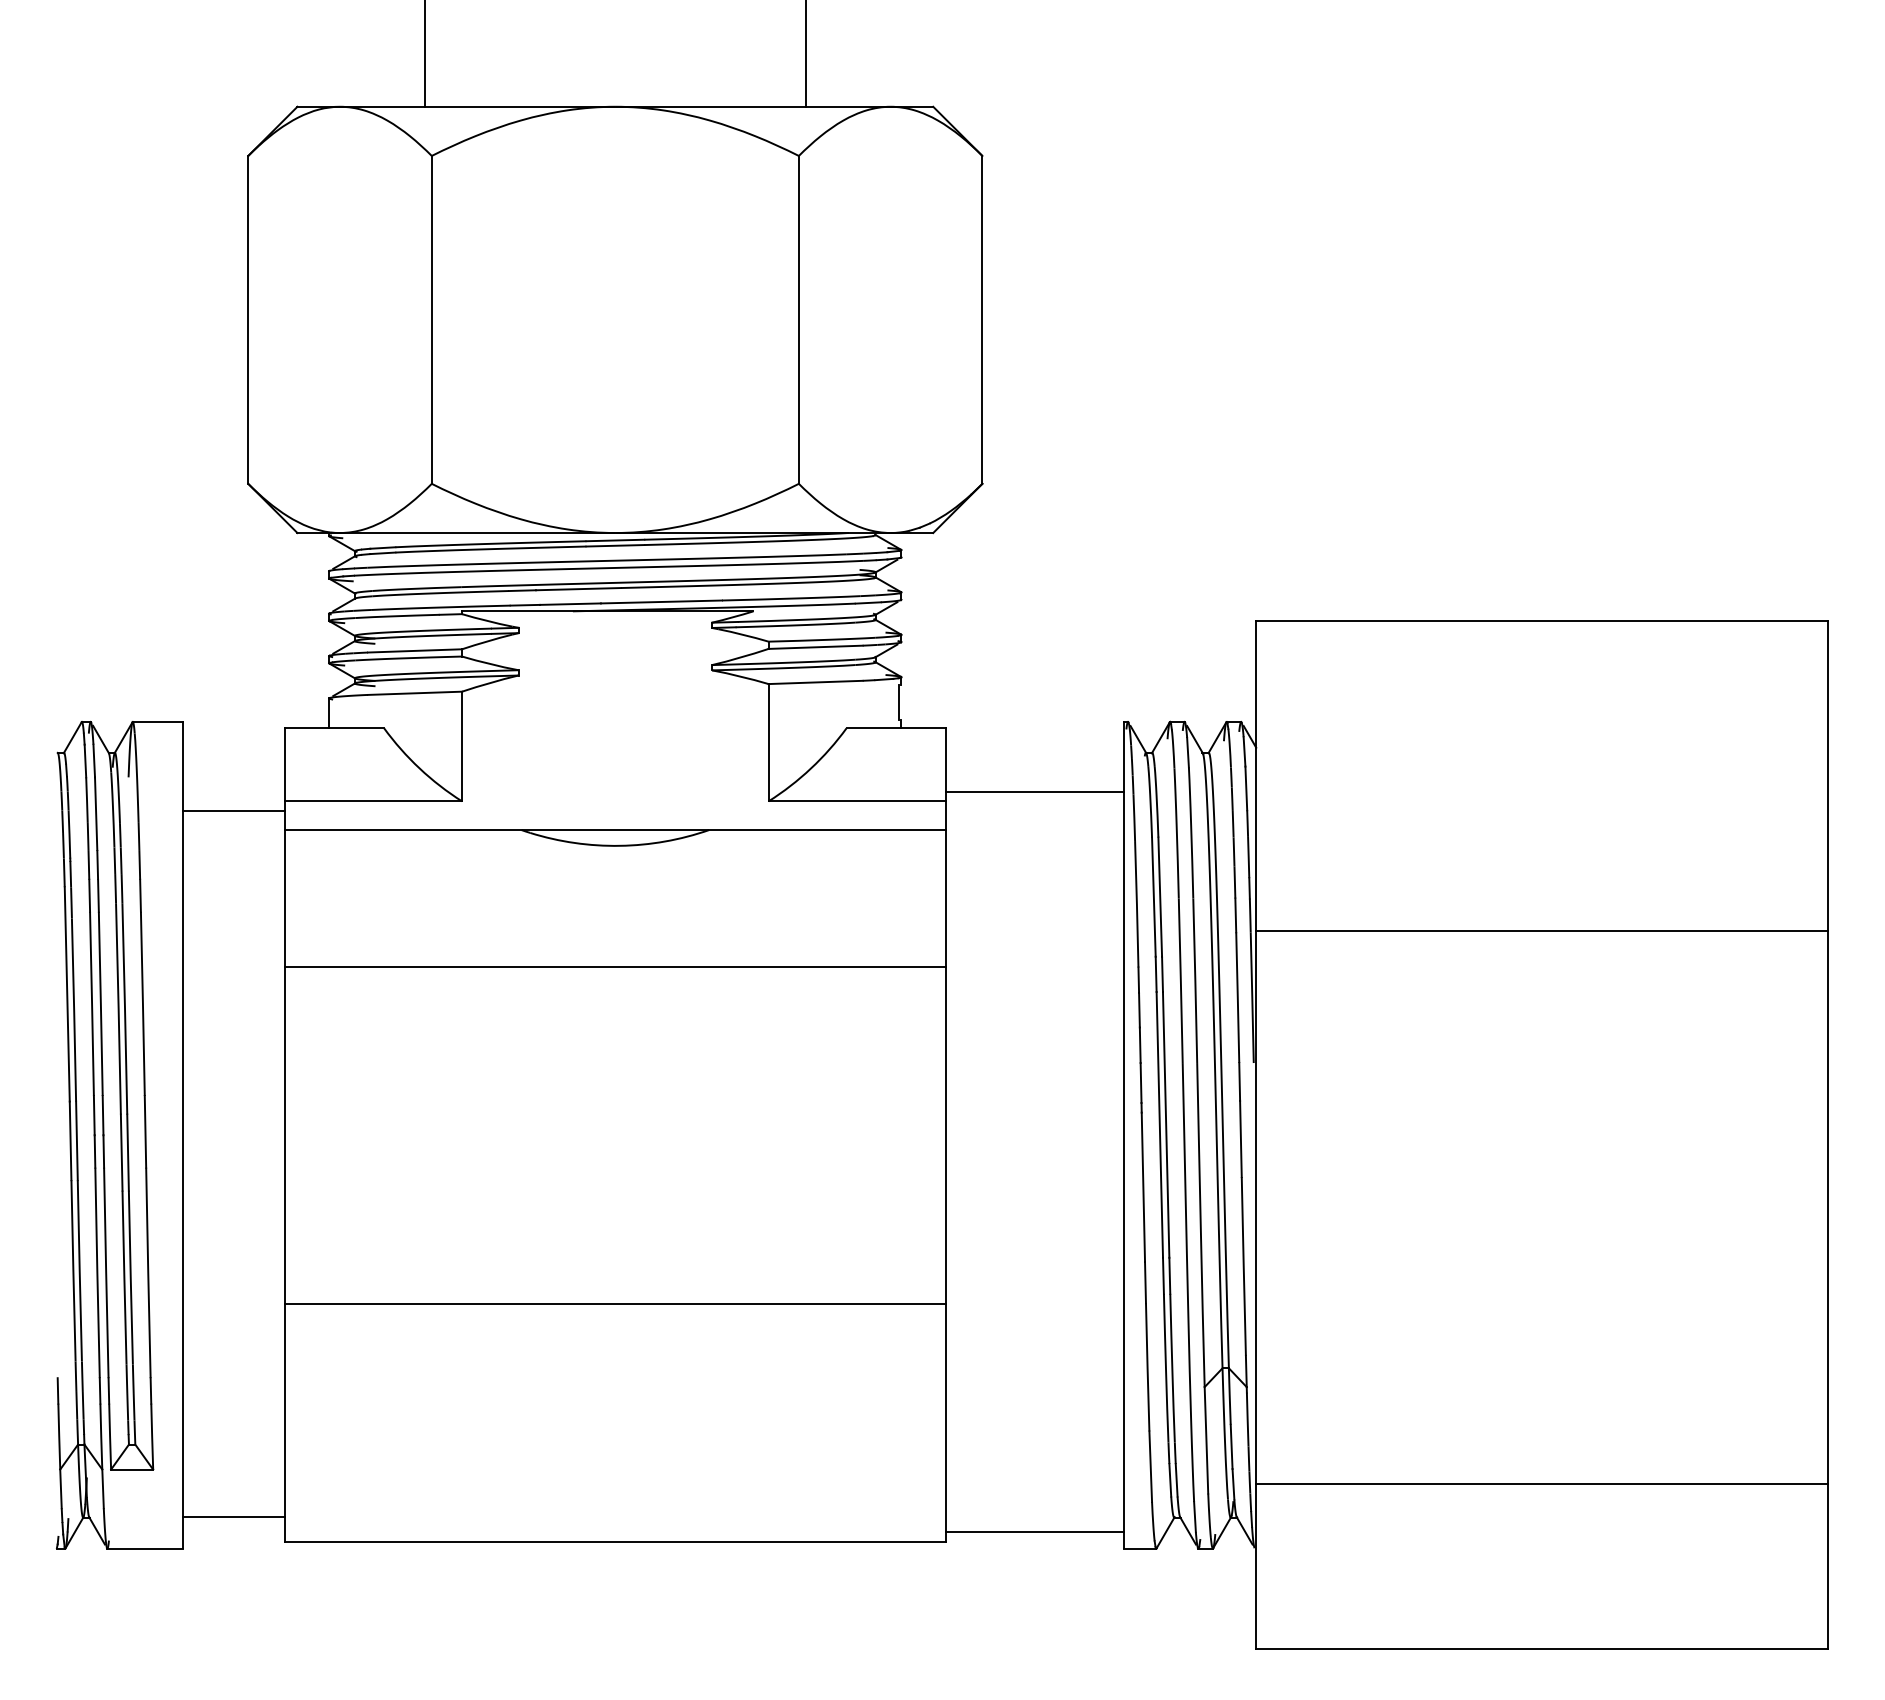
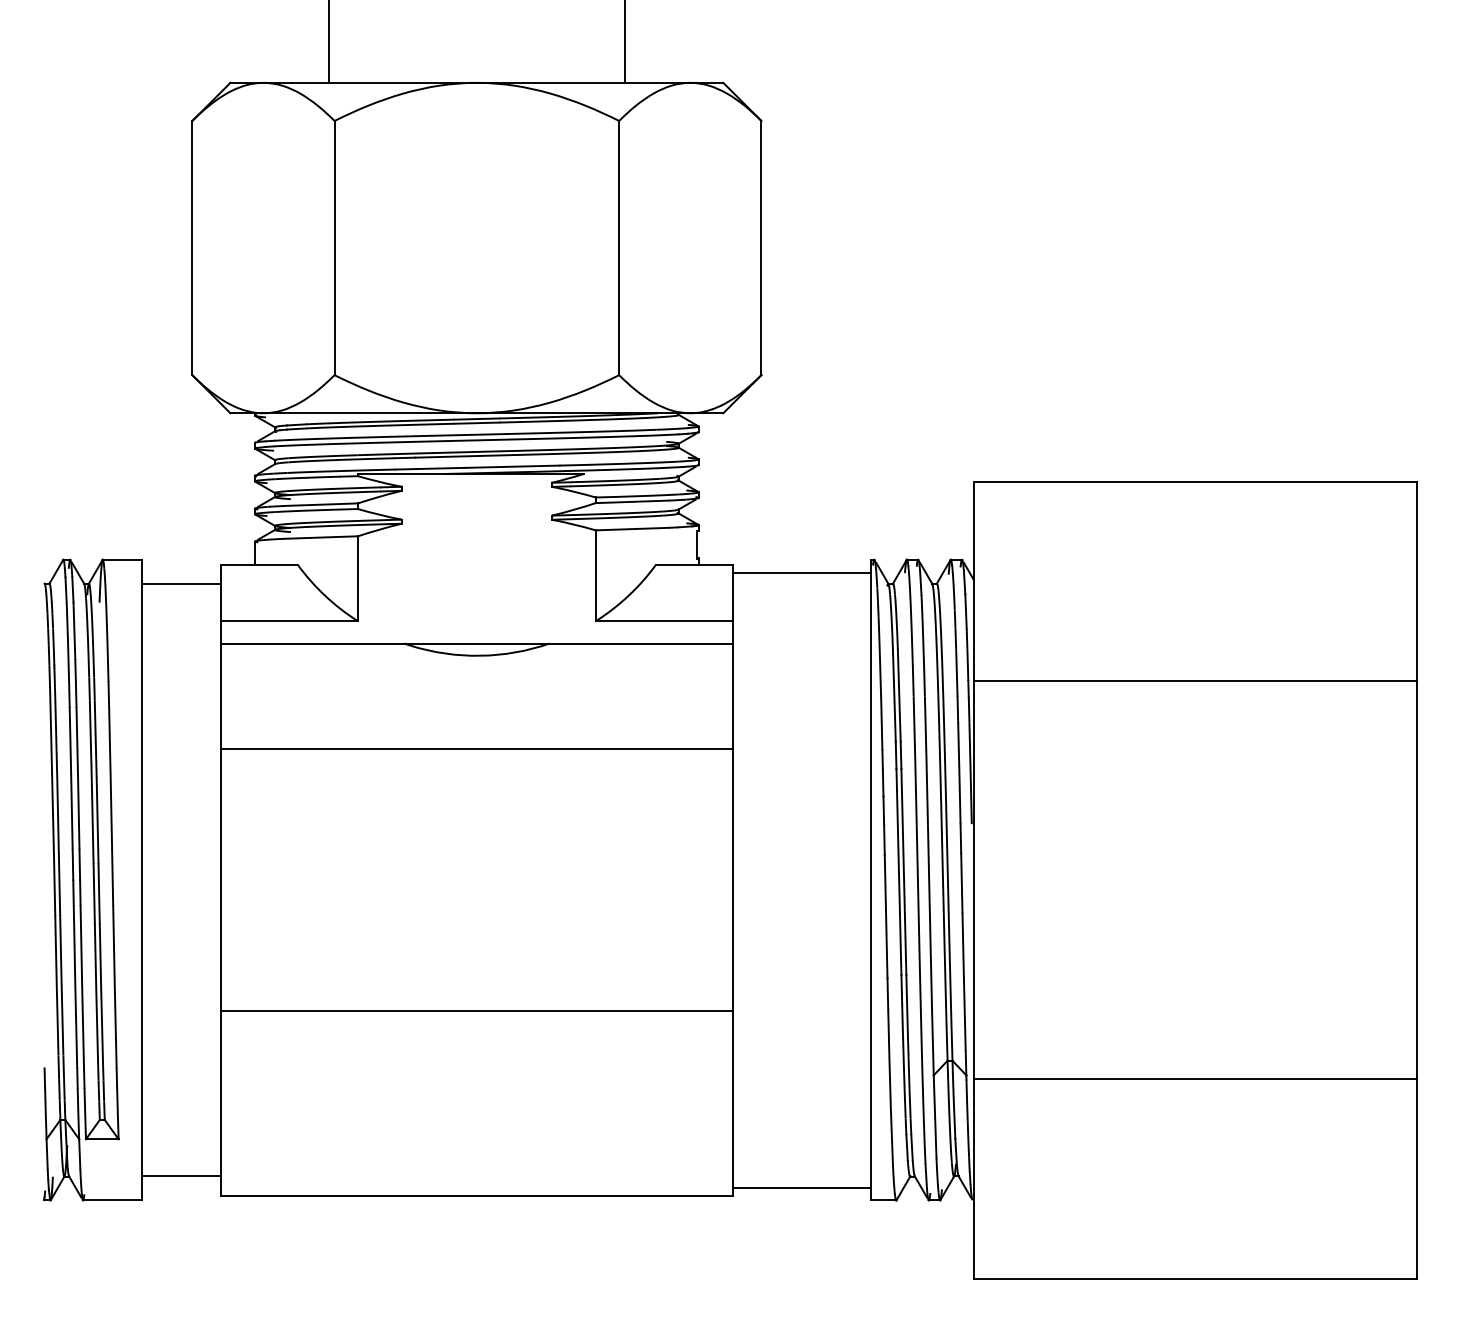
line: (1034, 791) -> (801, 572), moved
line: (233, 810) -> (180, 584), moved
line: (1542, 931) -> (1195, 681), moved
line: (1542, 1484) -> (1195, 1079), moved

